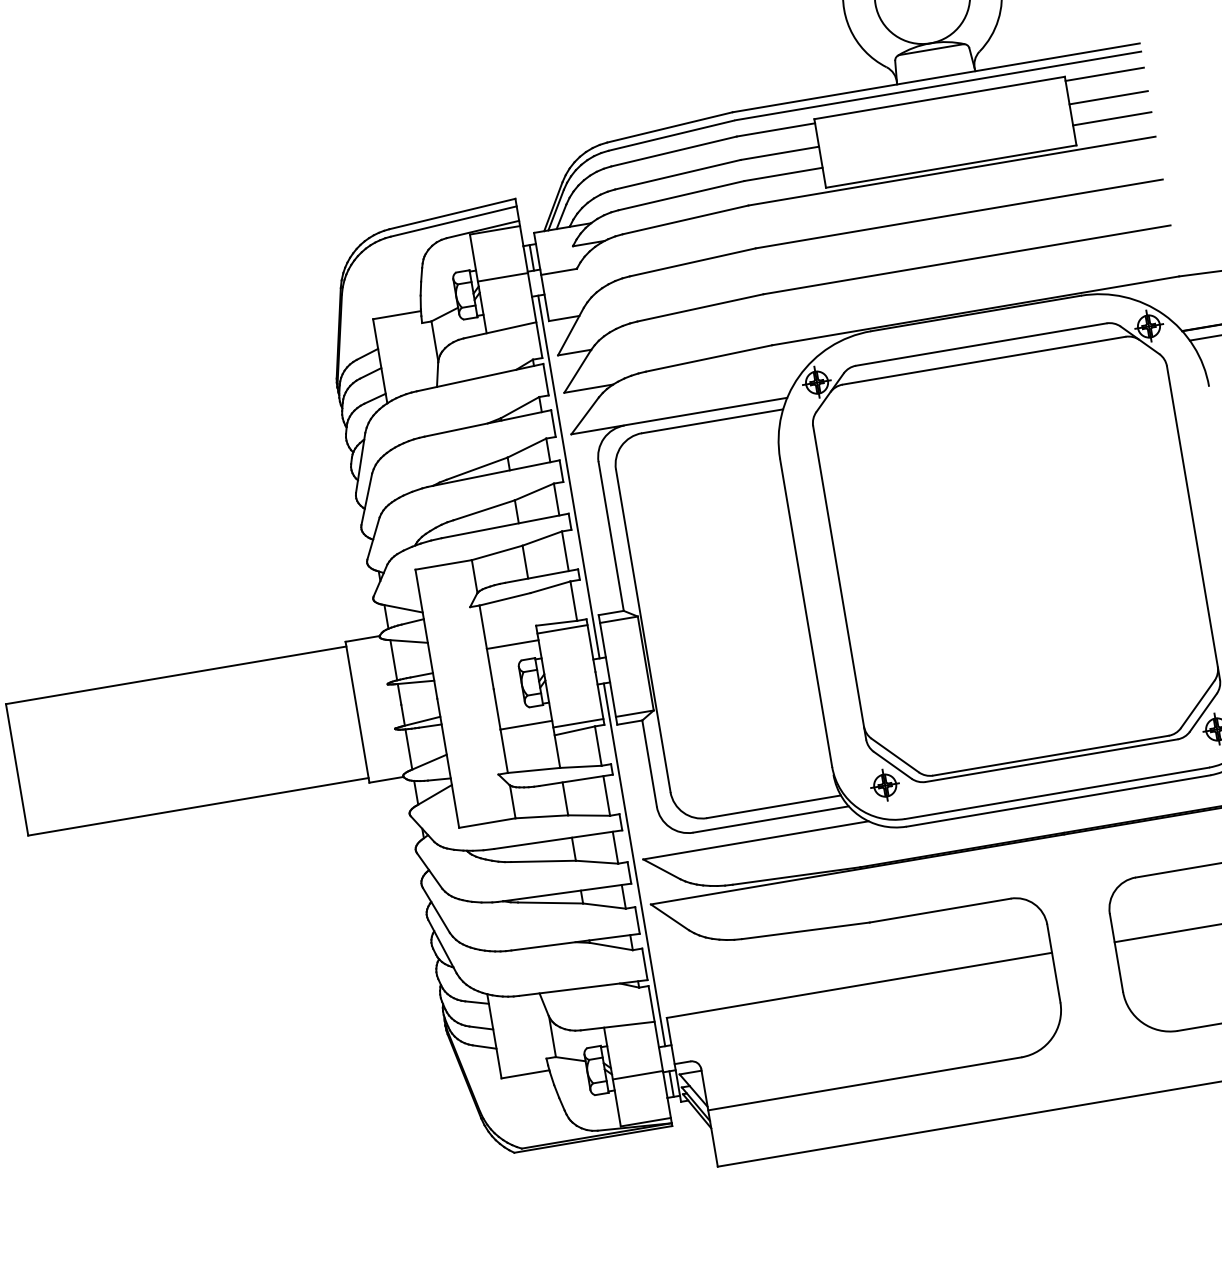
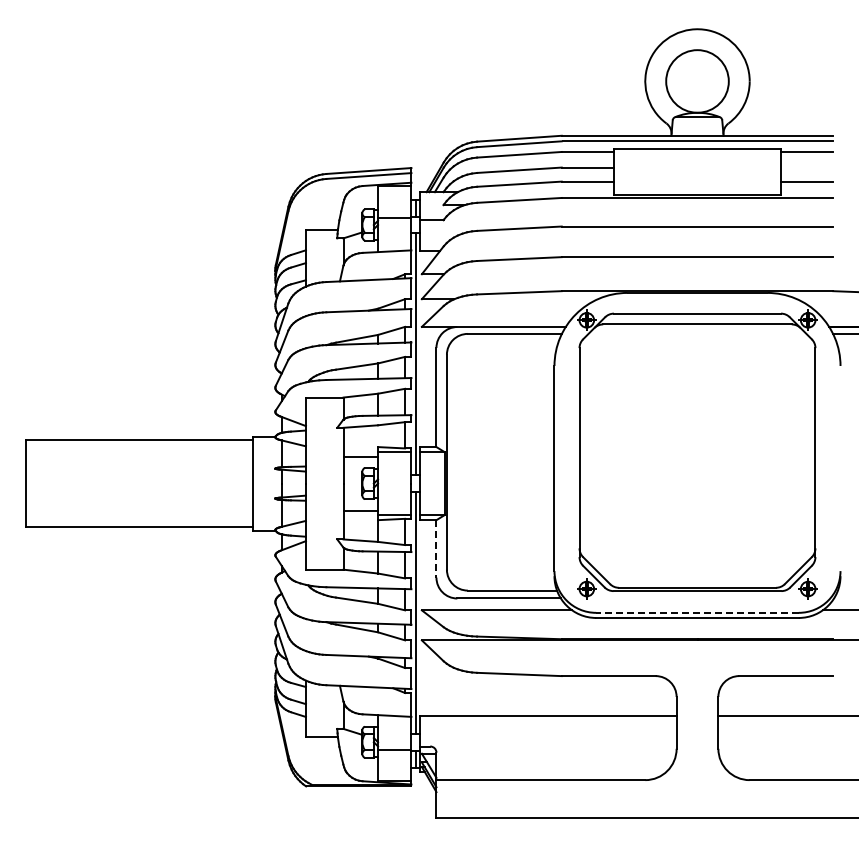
line: (1109, 97) -> (807, 167), removed
line: (649, 762) -> (436, 548), solid -> dashed
line: (1055, 792) -> (696, 612), solid -> dashed

